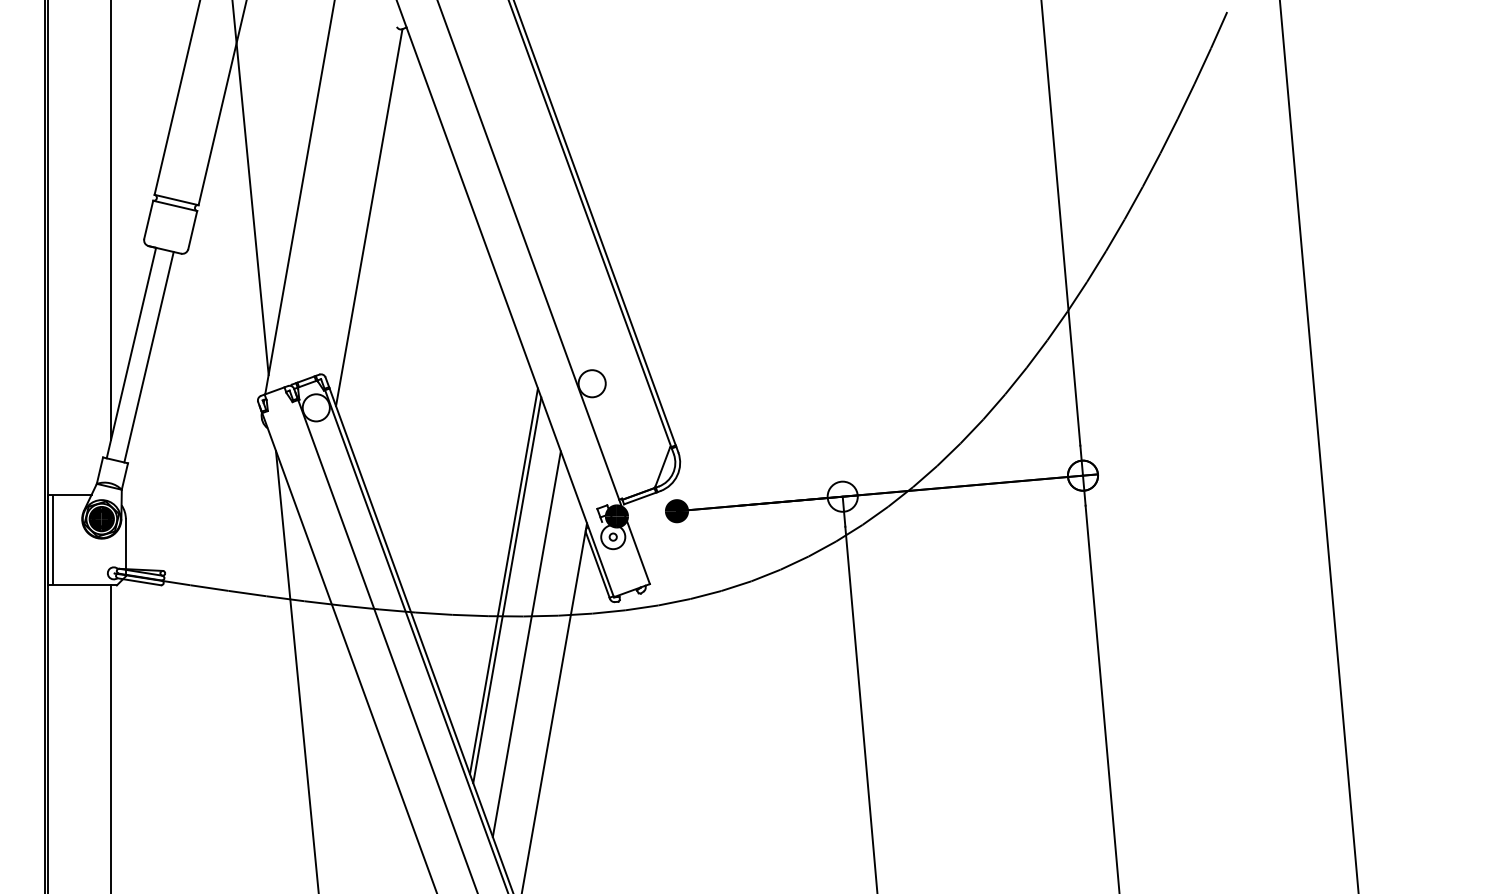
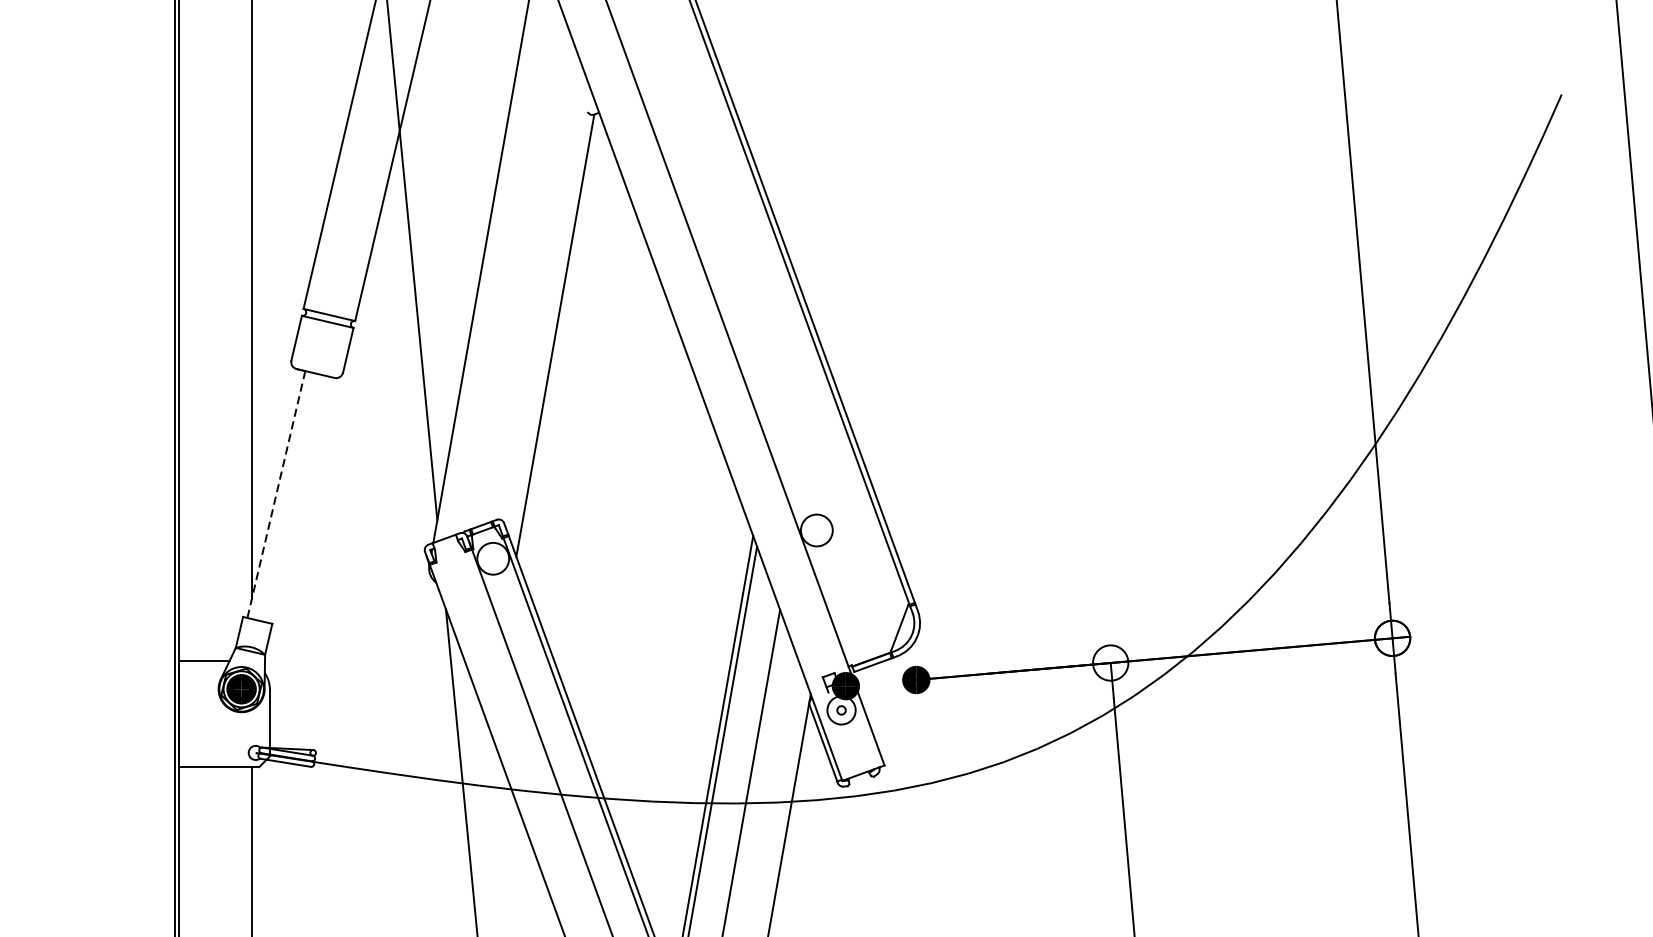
line: (131, 353) -> (276, 495), solid -> dashed
line: (148, 357) -> (296, 499), removed
line: (52, 539) -> (183, 713), removed

